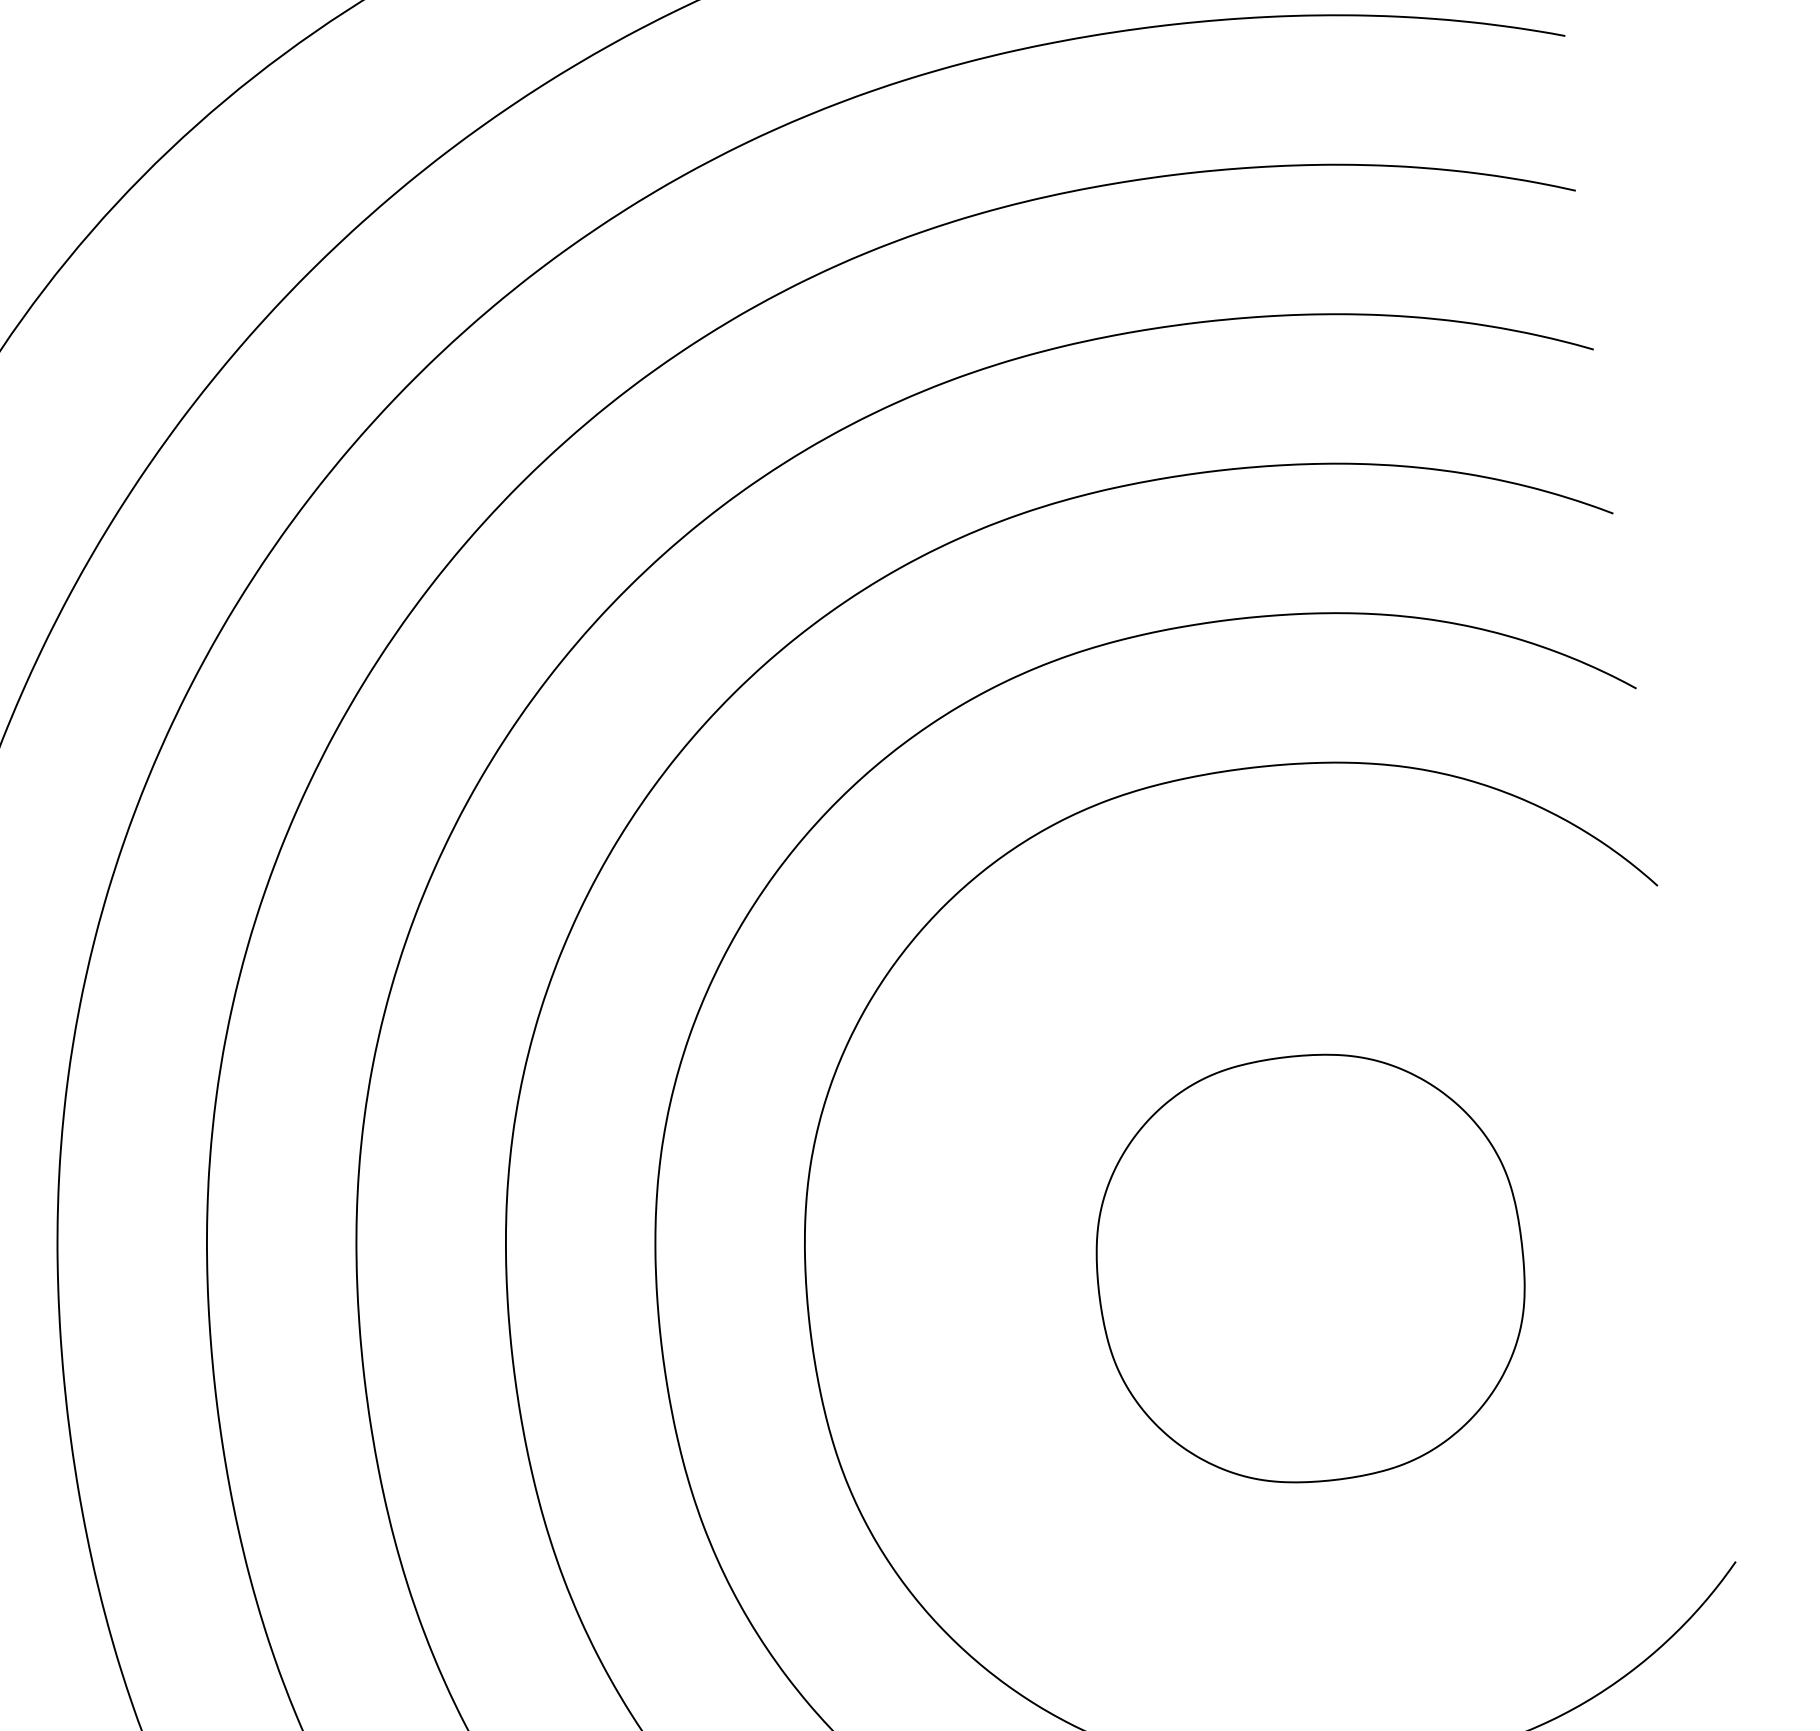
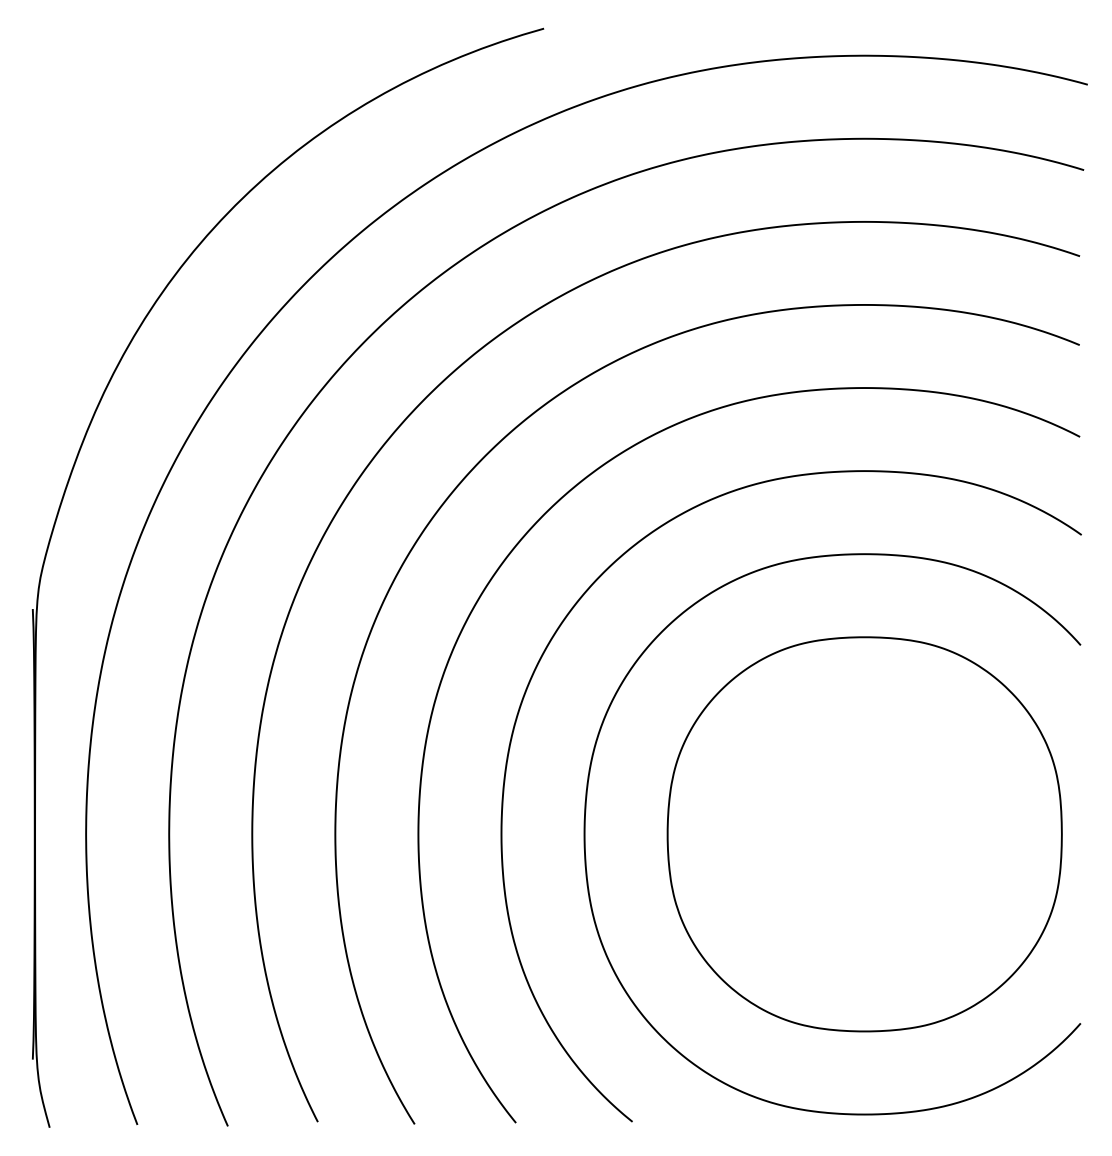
part: (1310, 1268) -> (864, 834), size x1.67

